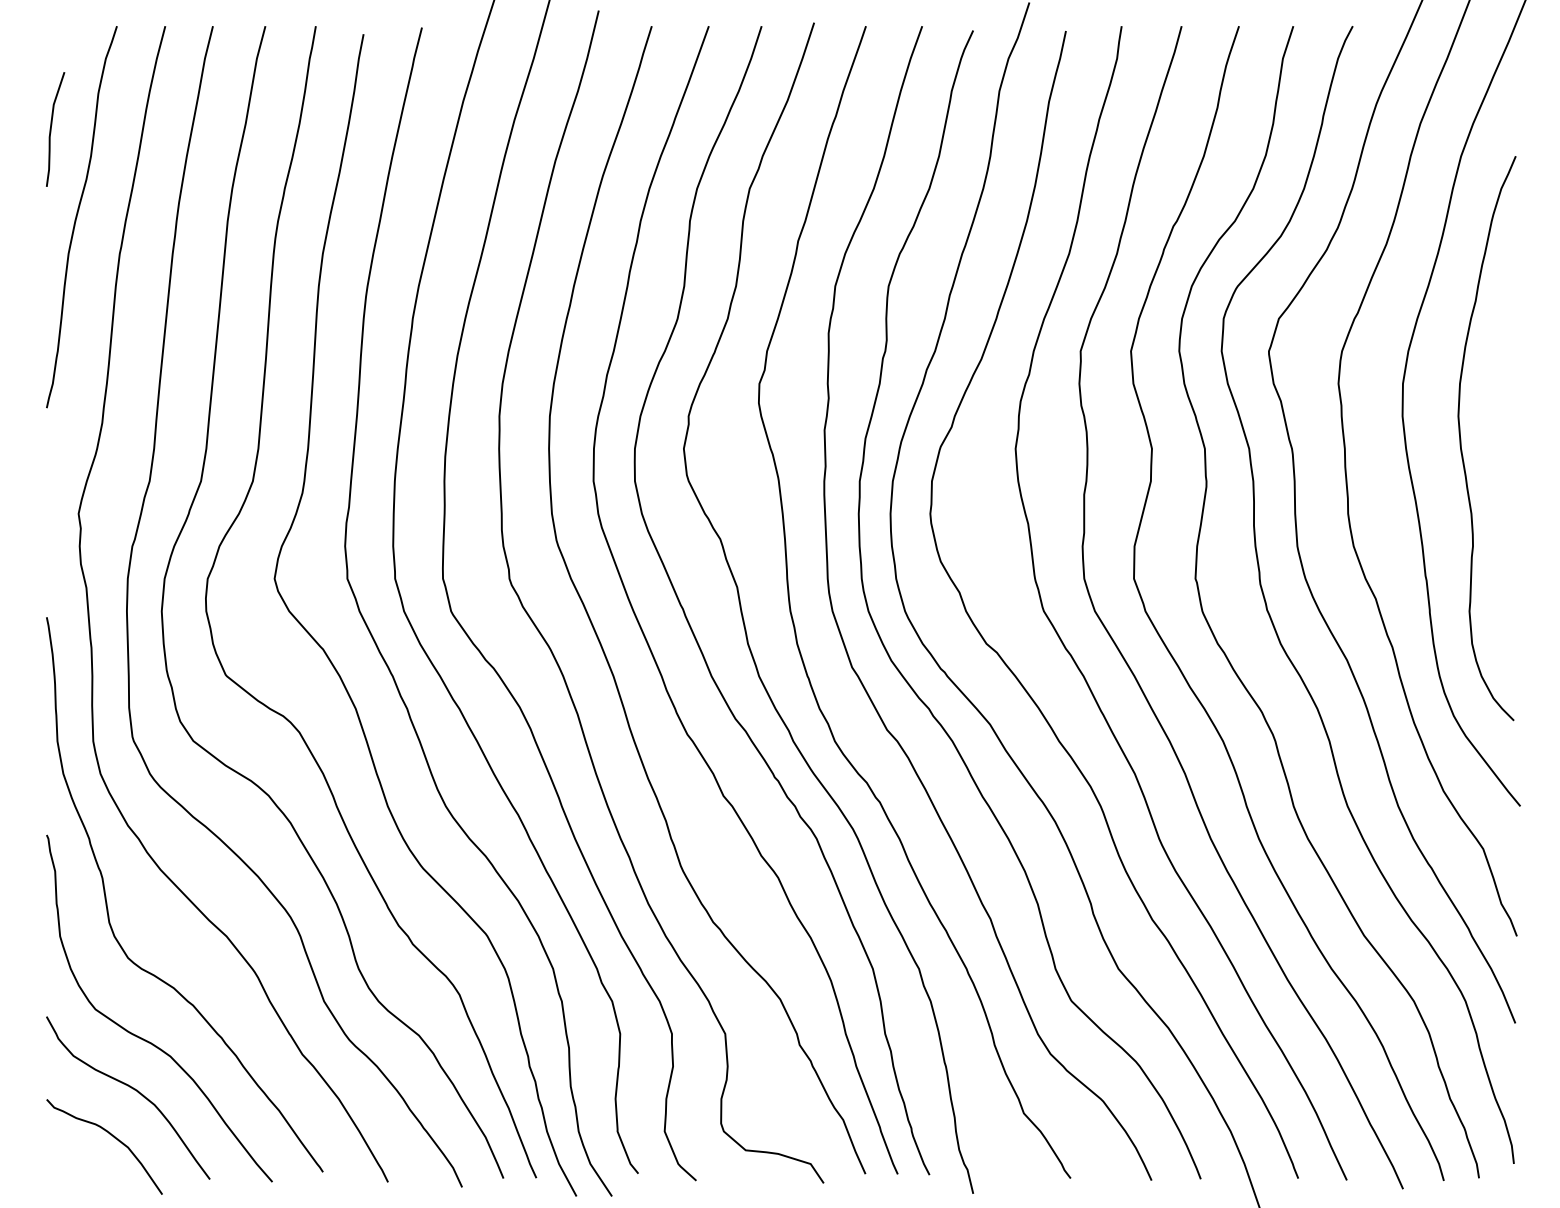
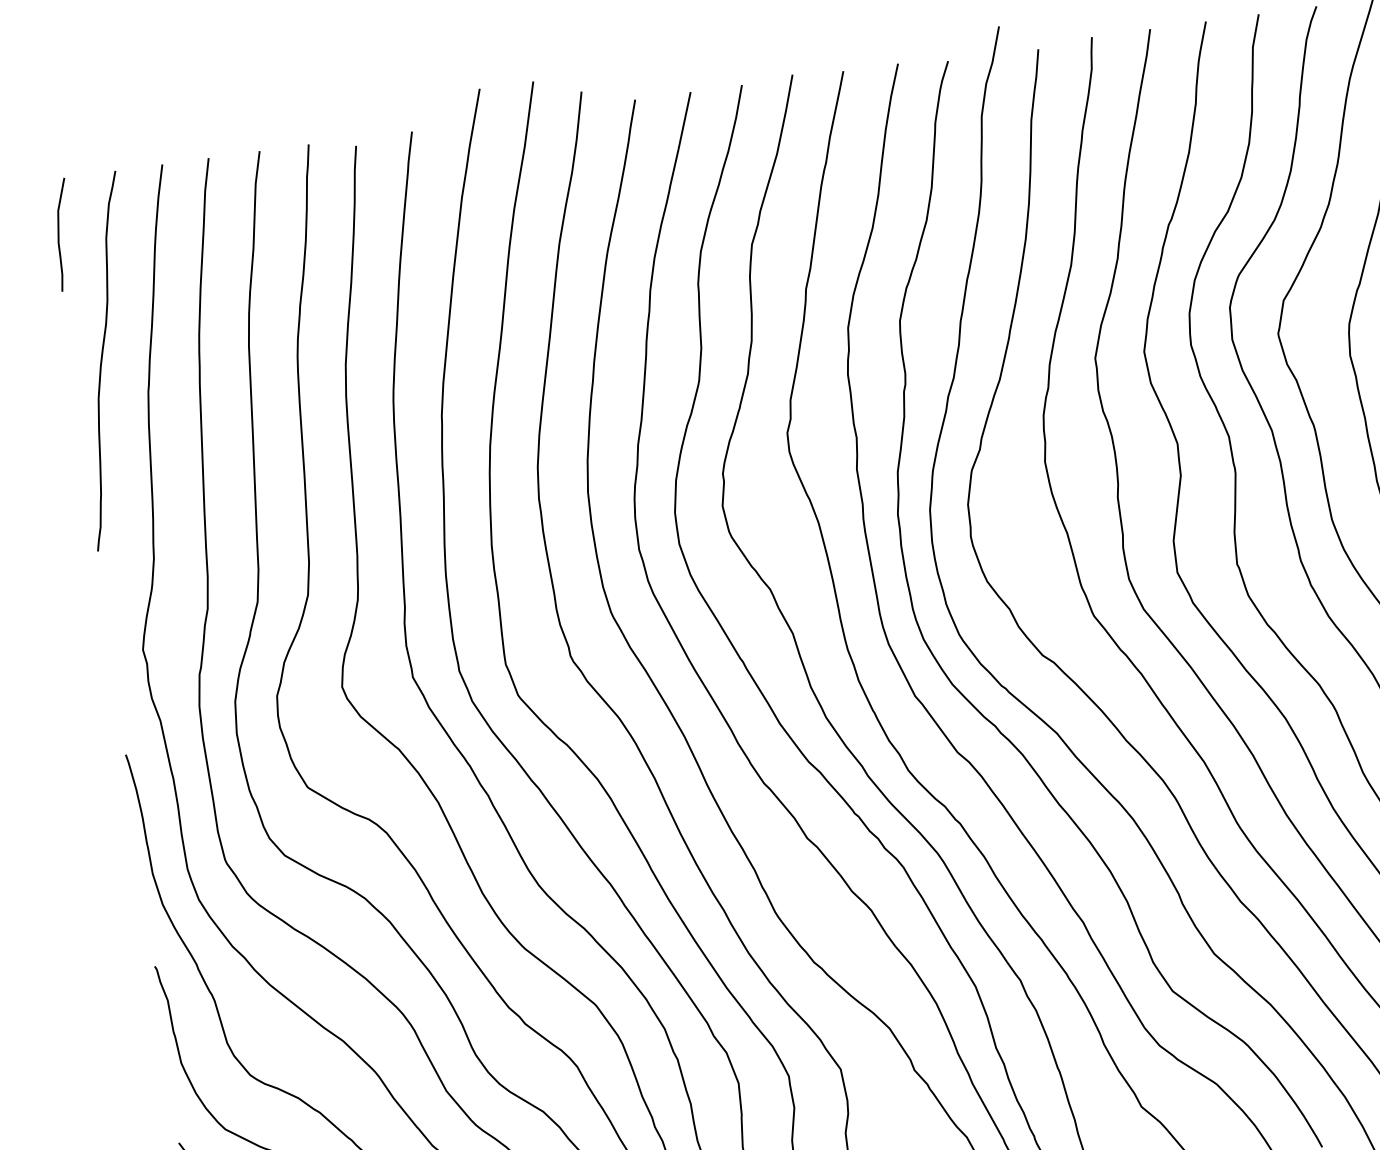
curve: (51, 129) -> (59, 235), moved

